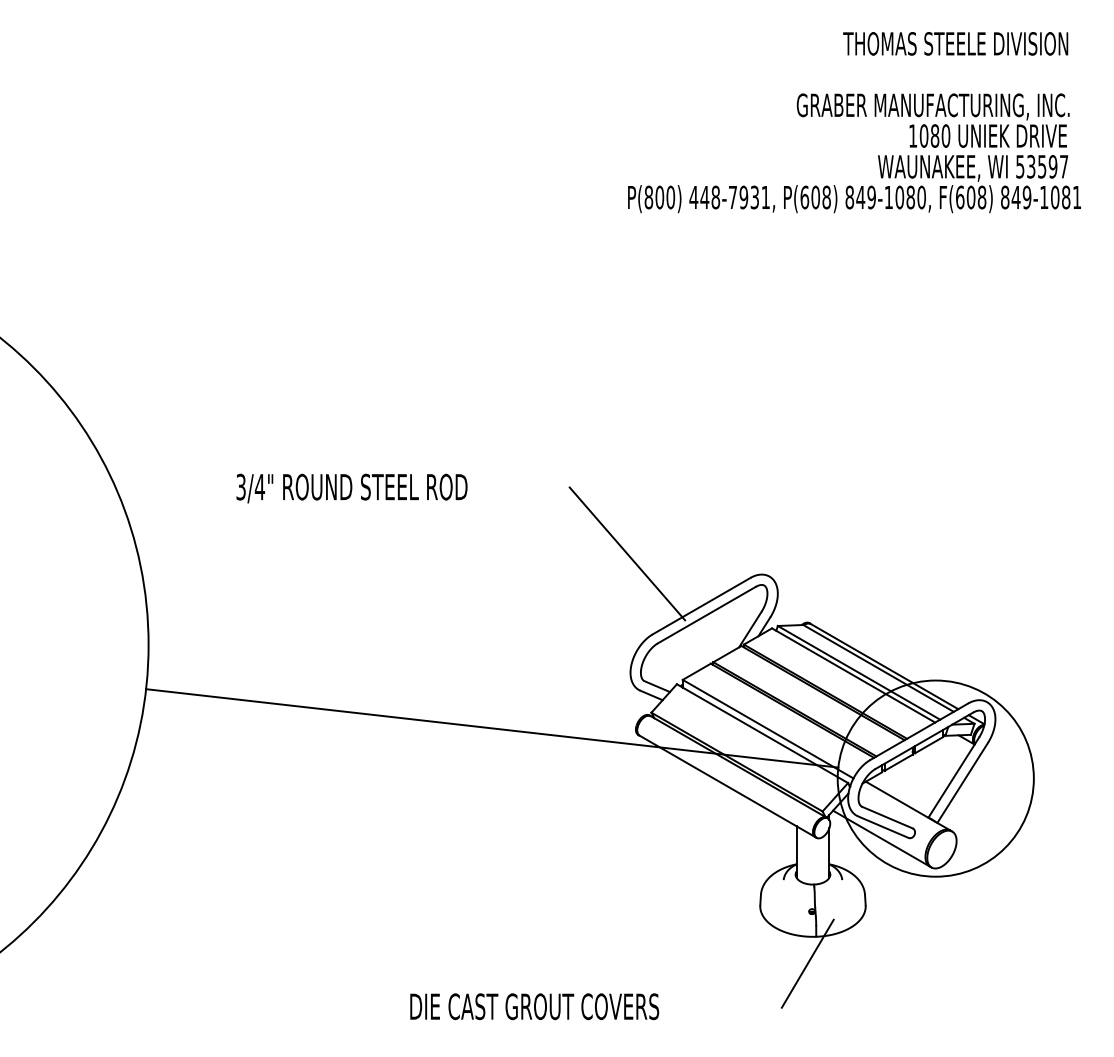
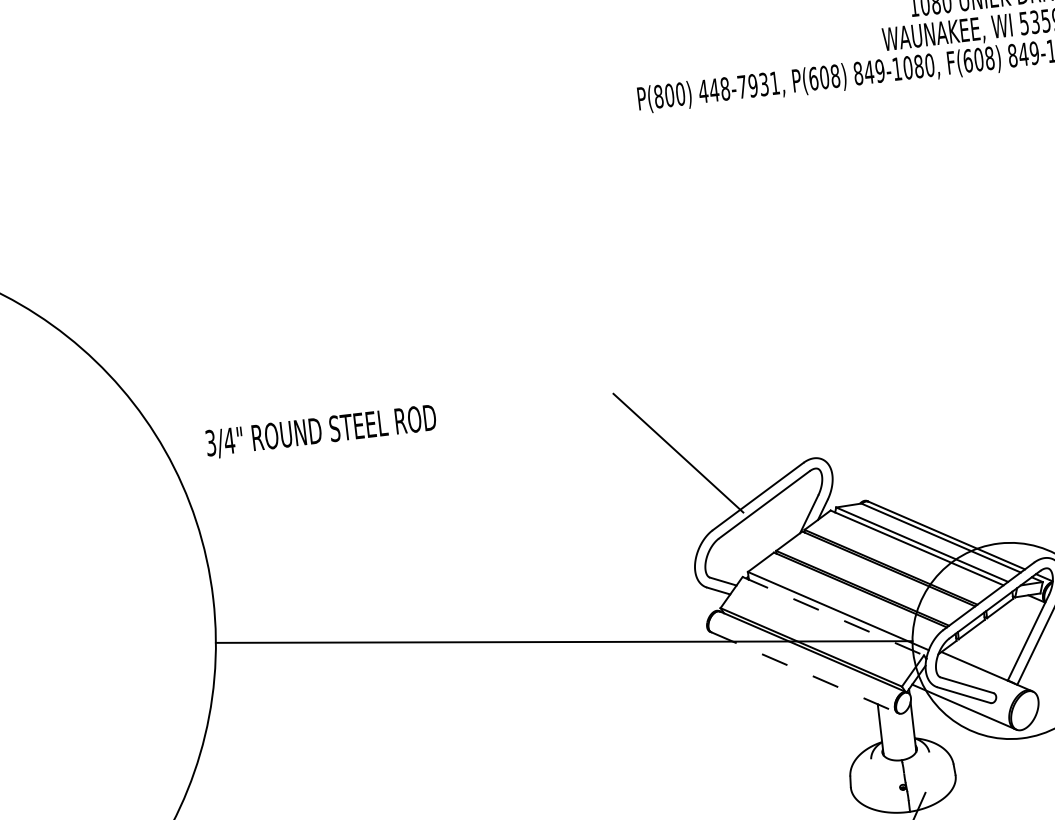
text: (351, 488) -> (320, 431), moved
line: (762, 733) -> (833, 616), solid -> dashed
line: (727, 786) -> (804, 672), solid -> dashed

